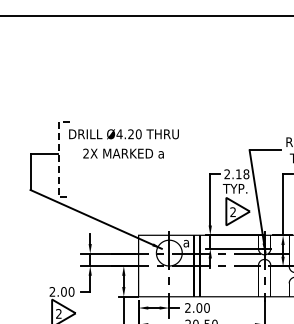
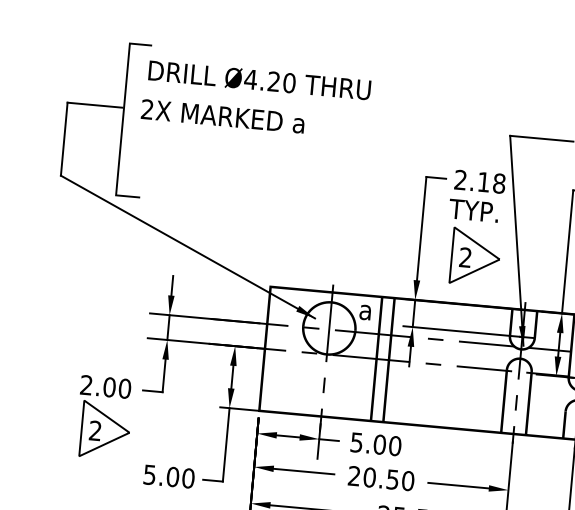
text: (123, 153) -> (222, 116), moved
line: (58, 159) -> (122, 119), dashed -> solid
text: (187, 307) -> (355, 441), 2.00 -> 5.00

